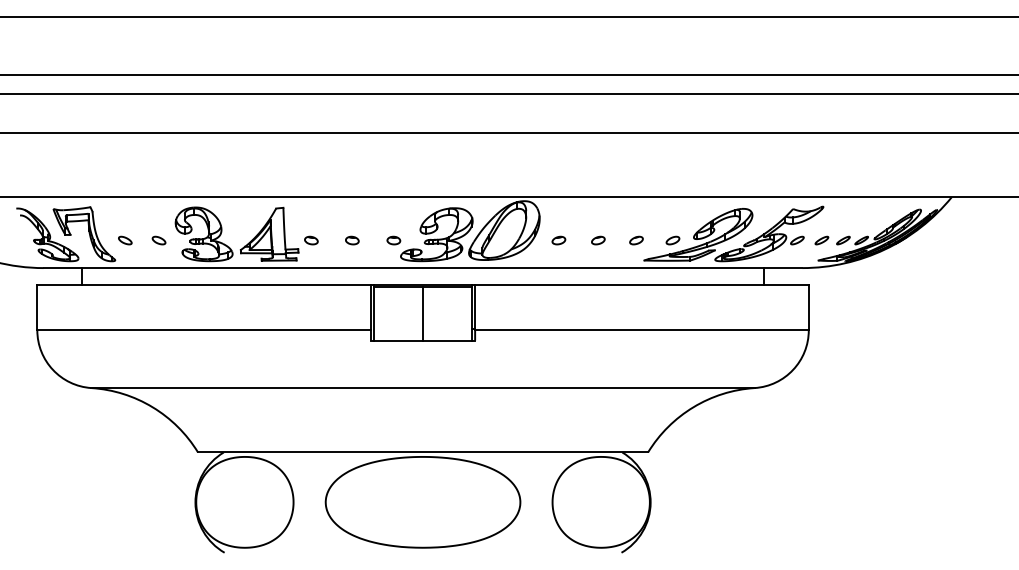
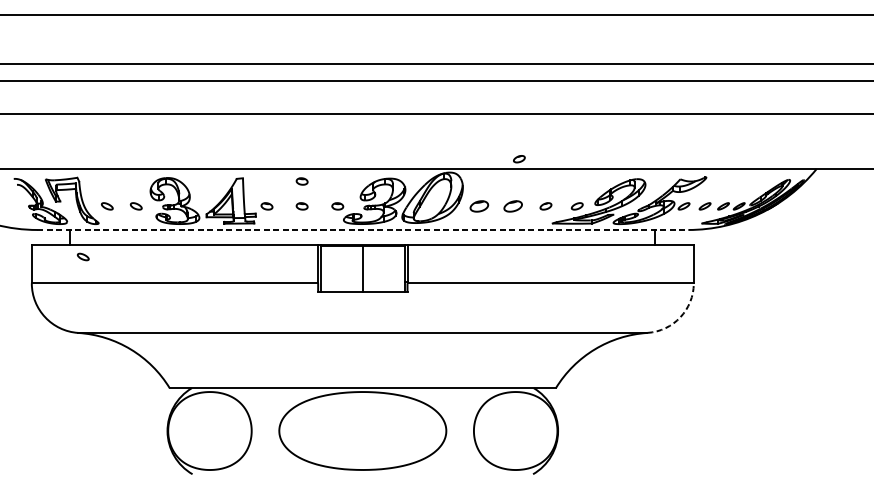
part: (605, 185) -> (519, 159), added
part: (352, 211) -> (302, 181), added
part: (558, 240) -> (479, 206), size x1.6
part: (598, 240) -> (513, 206), size x1.6
line: (423, 268) -> (363, 230), solid -> dashed
part: (97, 299) -> (83, 256), added
arc: (793, 369) -> (680, 317), solid -> dashed

